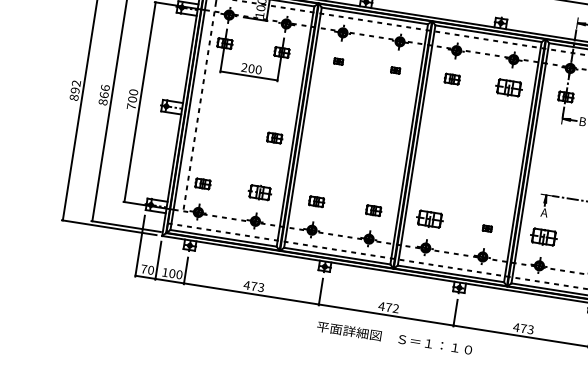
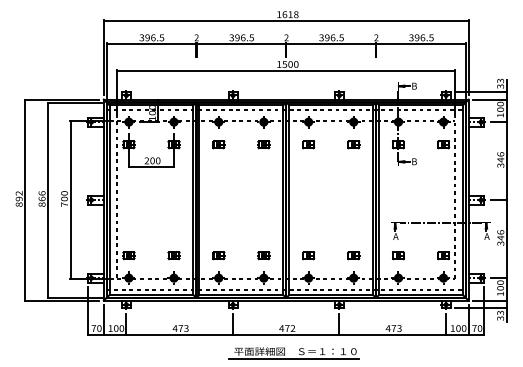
part: (338, 61) -> (218, 144), size x1.67
part: (395, 70) -> (263, 144), size x1.67
part: (509, 87) -> (353, 144), size x0.62
part: (274, 137) -> (178, 211), removed
part: (259, 192) -> (173, 255), size x0.71
part: (430, 219) -> (308, 255), size x0.62
part: (487, 228) -> (353, 255), size x1.67
part: (543, 237) -> (398, 255), size x0.62
line: (390, 347) -> (293, 359), added

